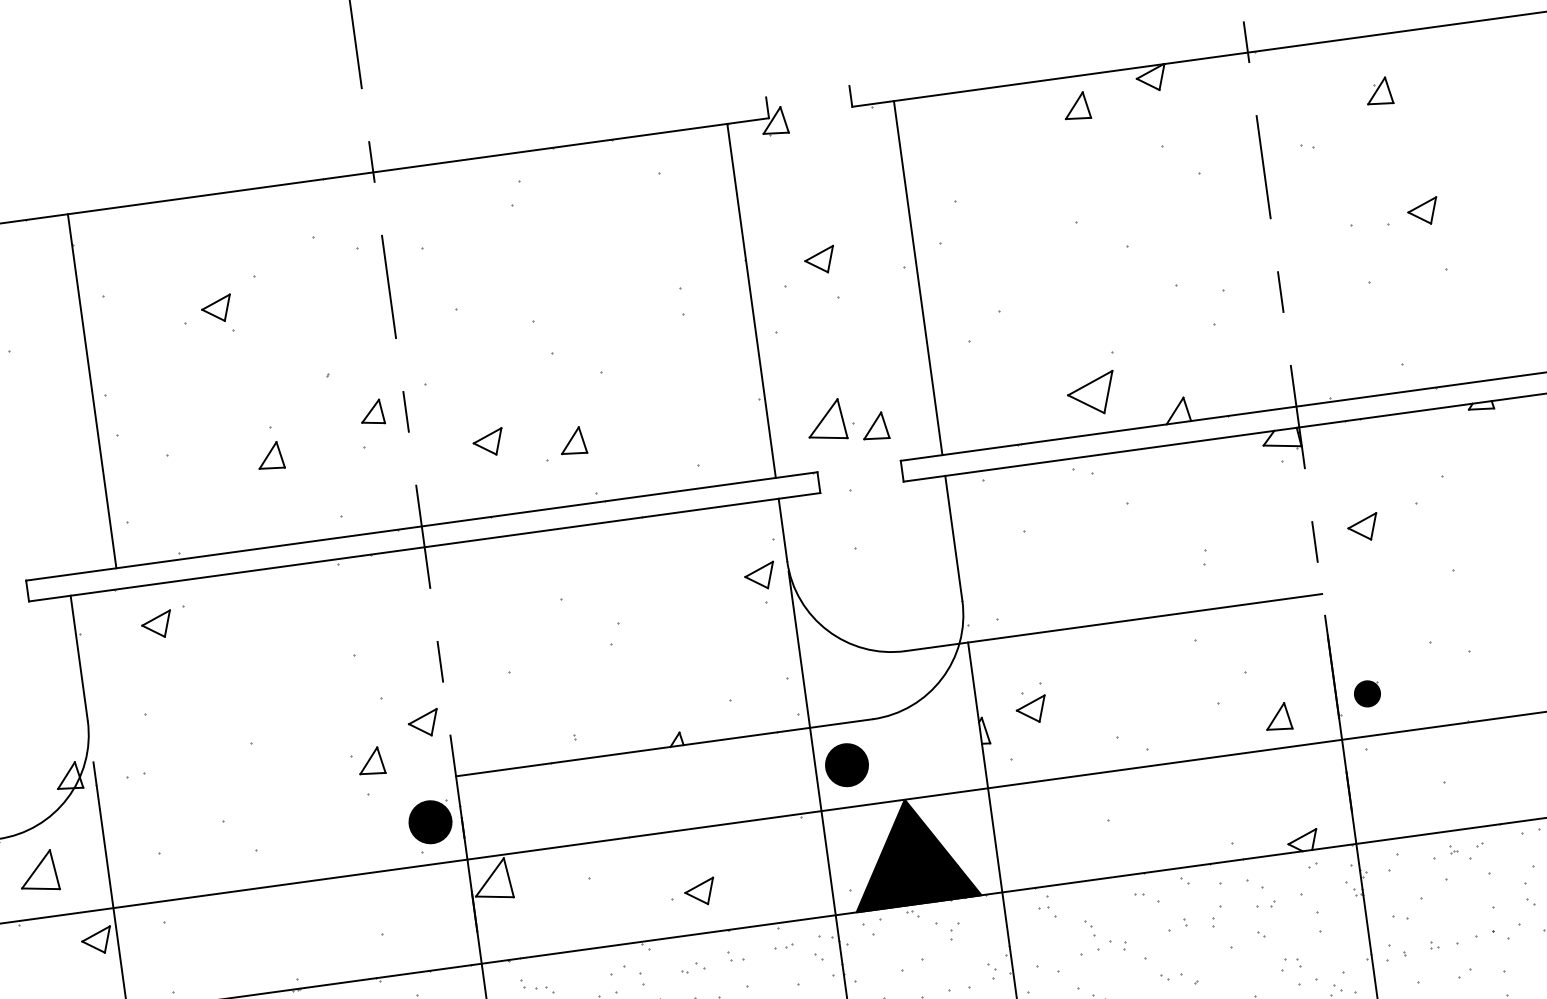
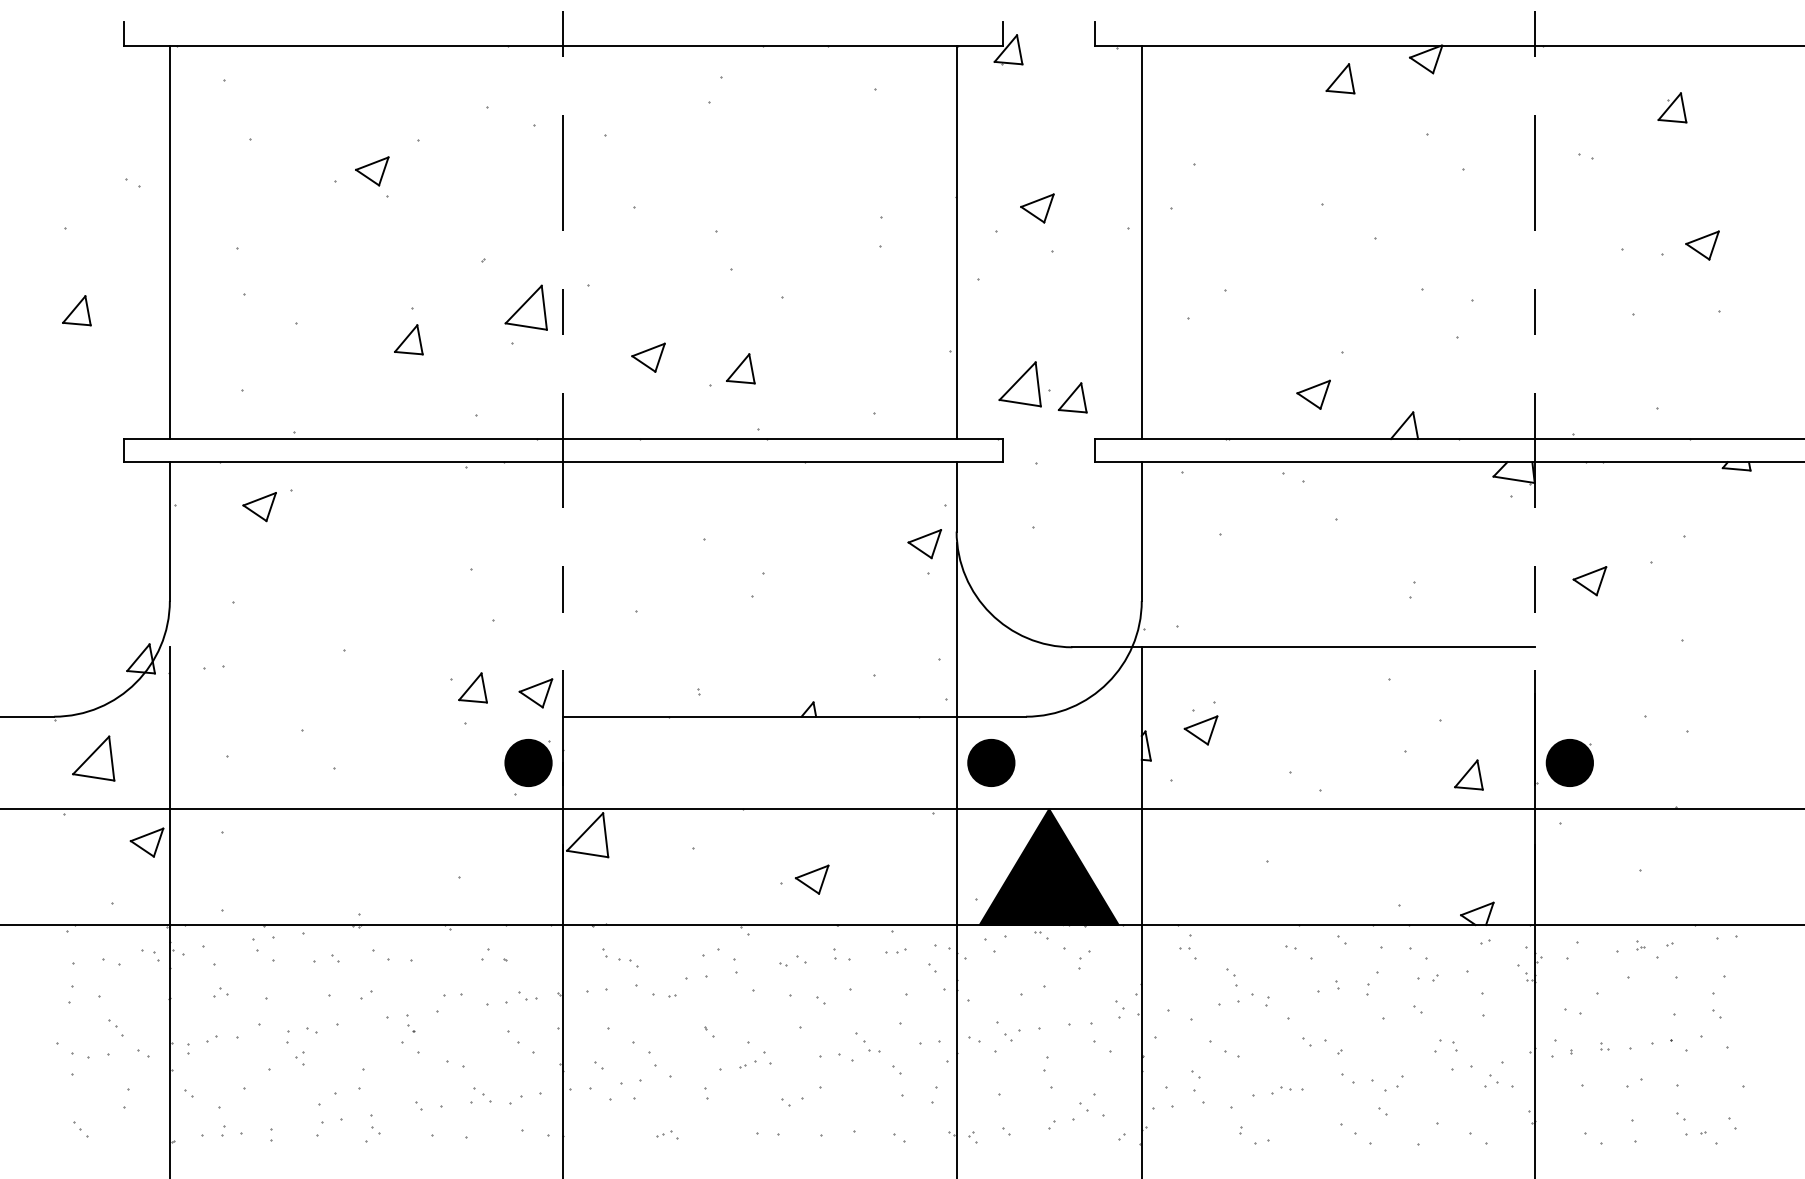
line: (91, 391) -> (169, 242), moved
part: (1091, 393) -> (1313, 394), size x0.62
part: (371, 412) -> (525, 307), size x1.67
part: (1367, 693) -> (1569, 762), size x1.67
part: (423, 723) -> (535, 693), moved

